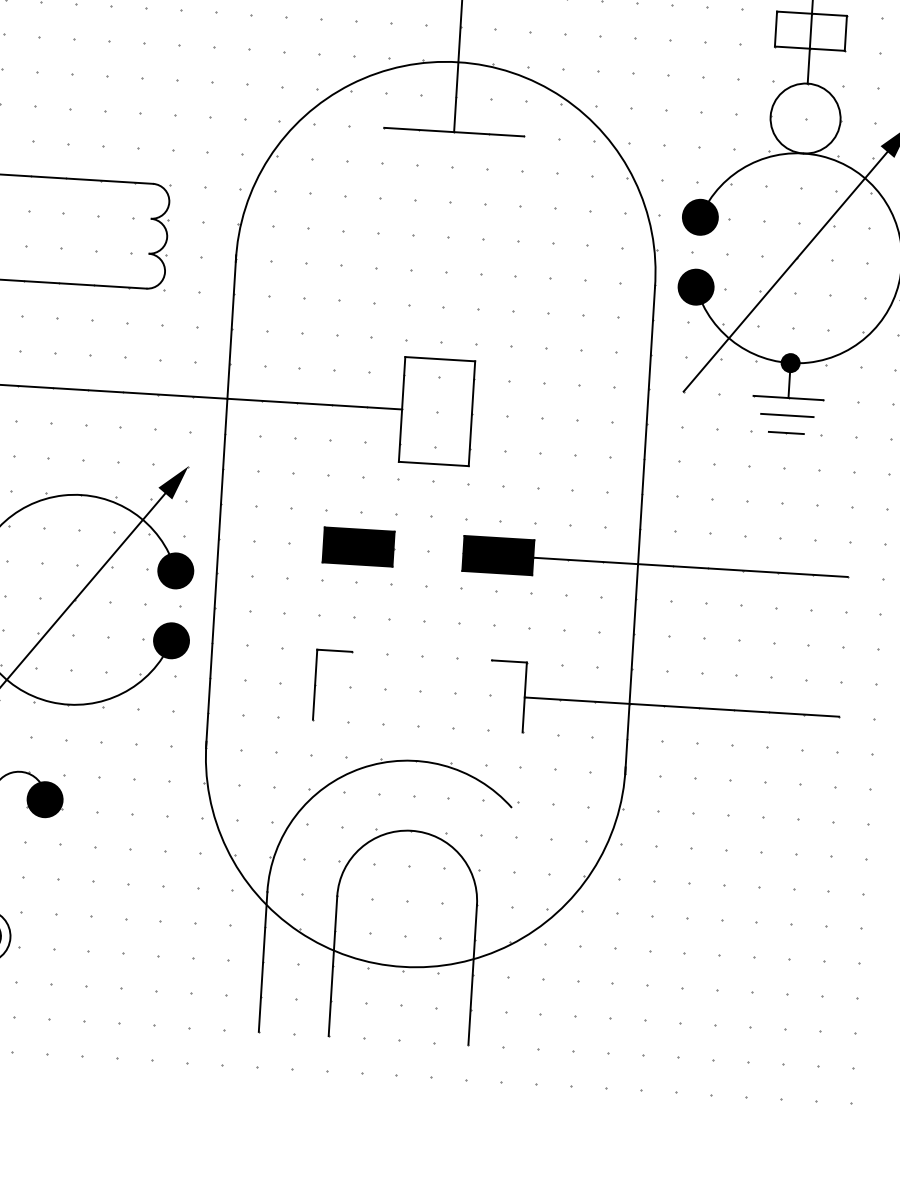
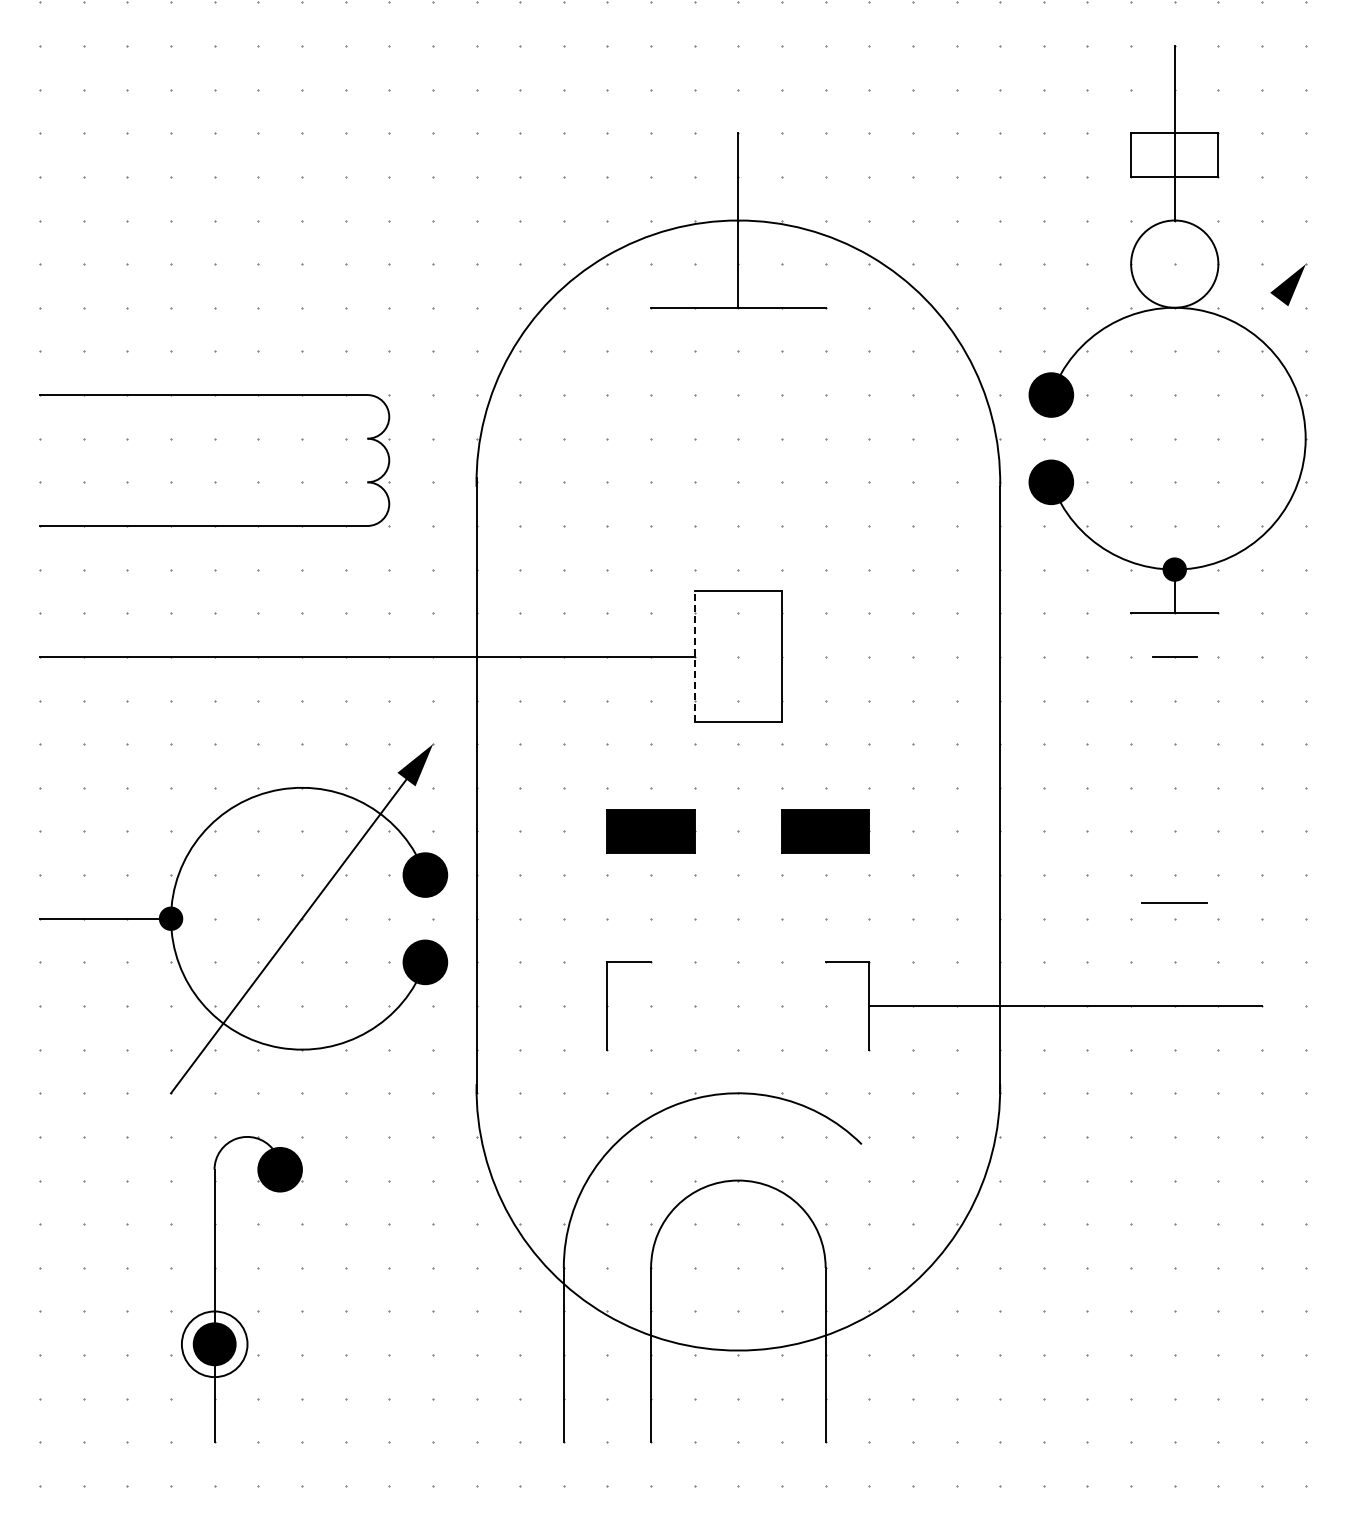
line: (789, 267) -> (1165, 450), removed
line: (401, 409) -> (694, 656), solid -> dashed
line: (787, 415) -> (1174, 902), moved
line: (690, 567) -> (1065, 831), removed

